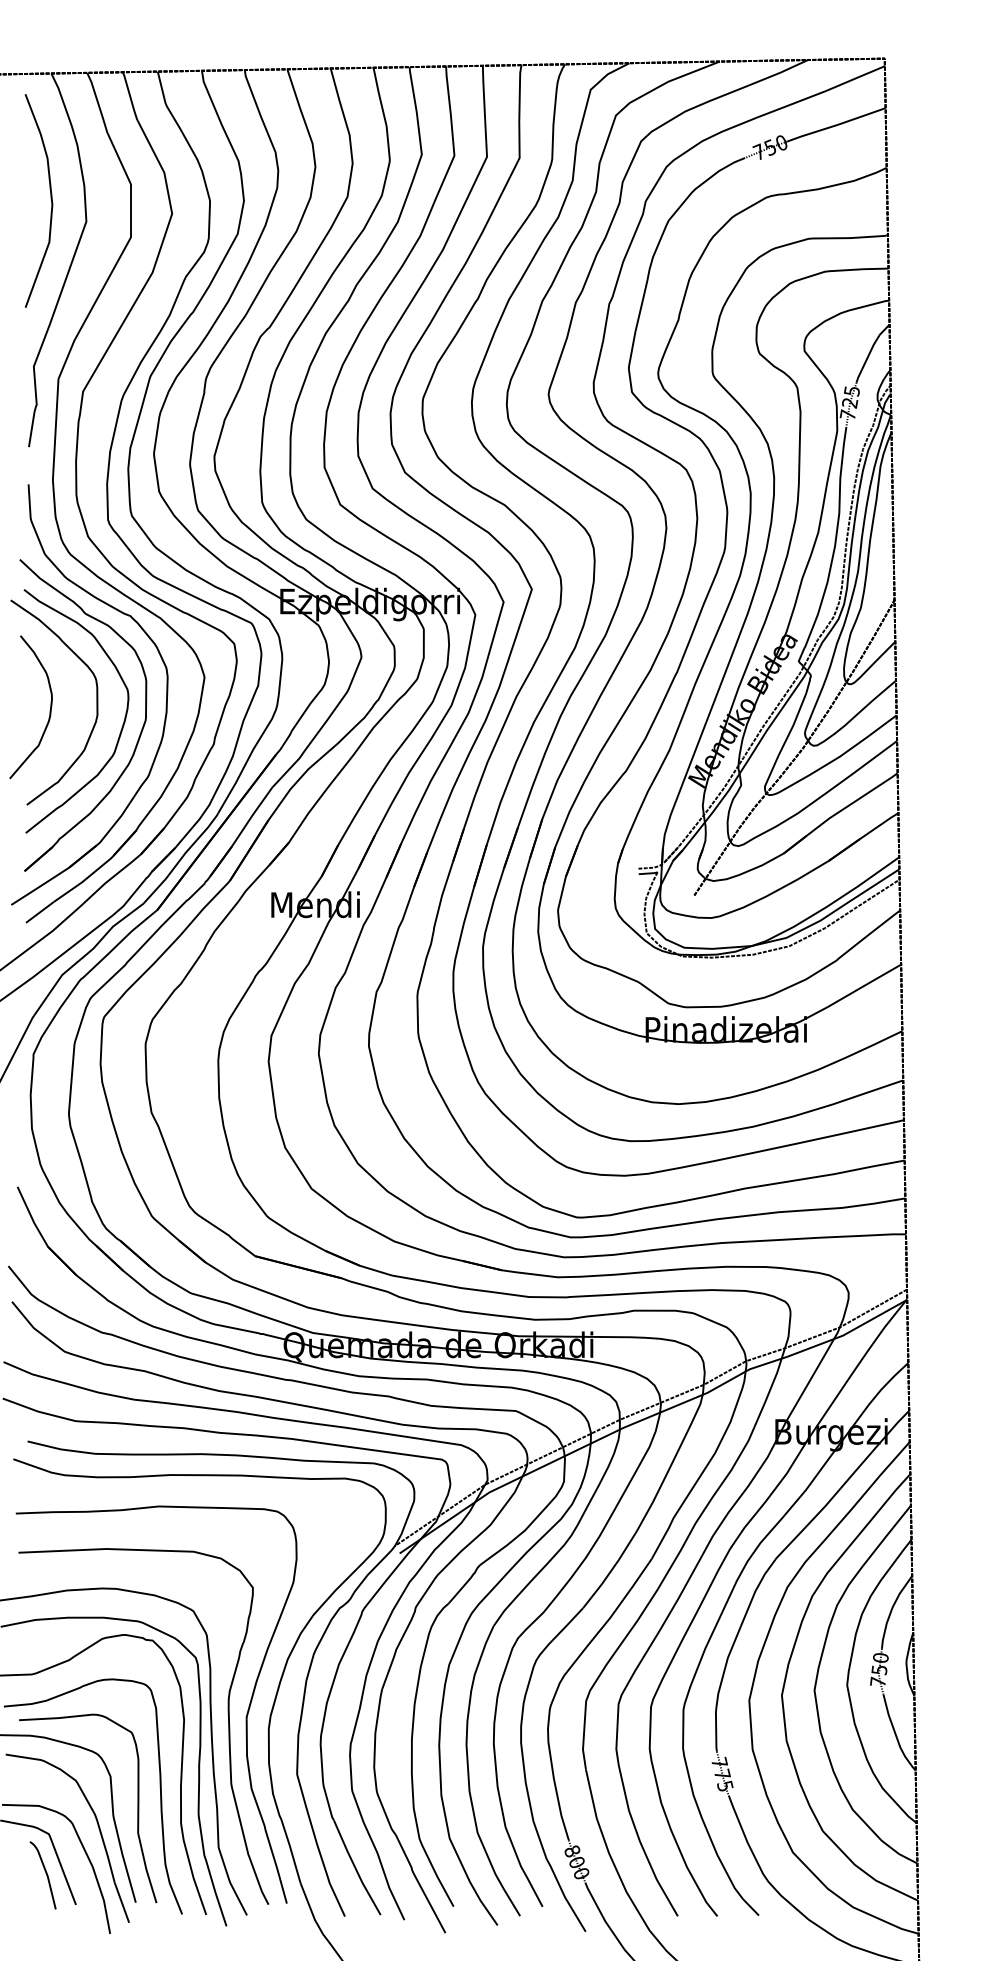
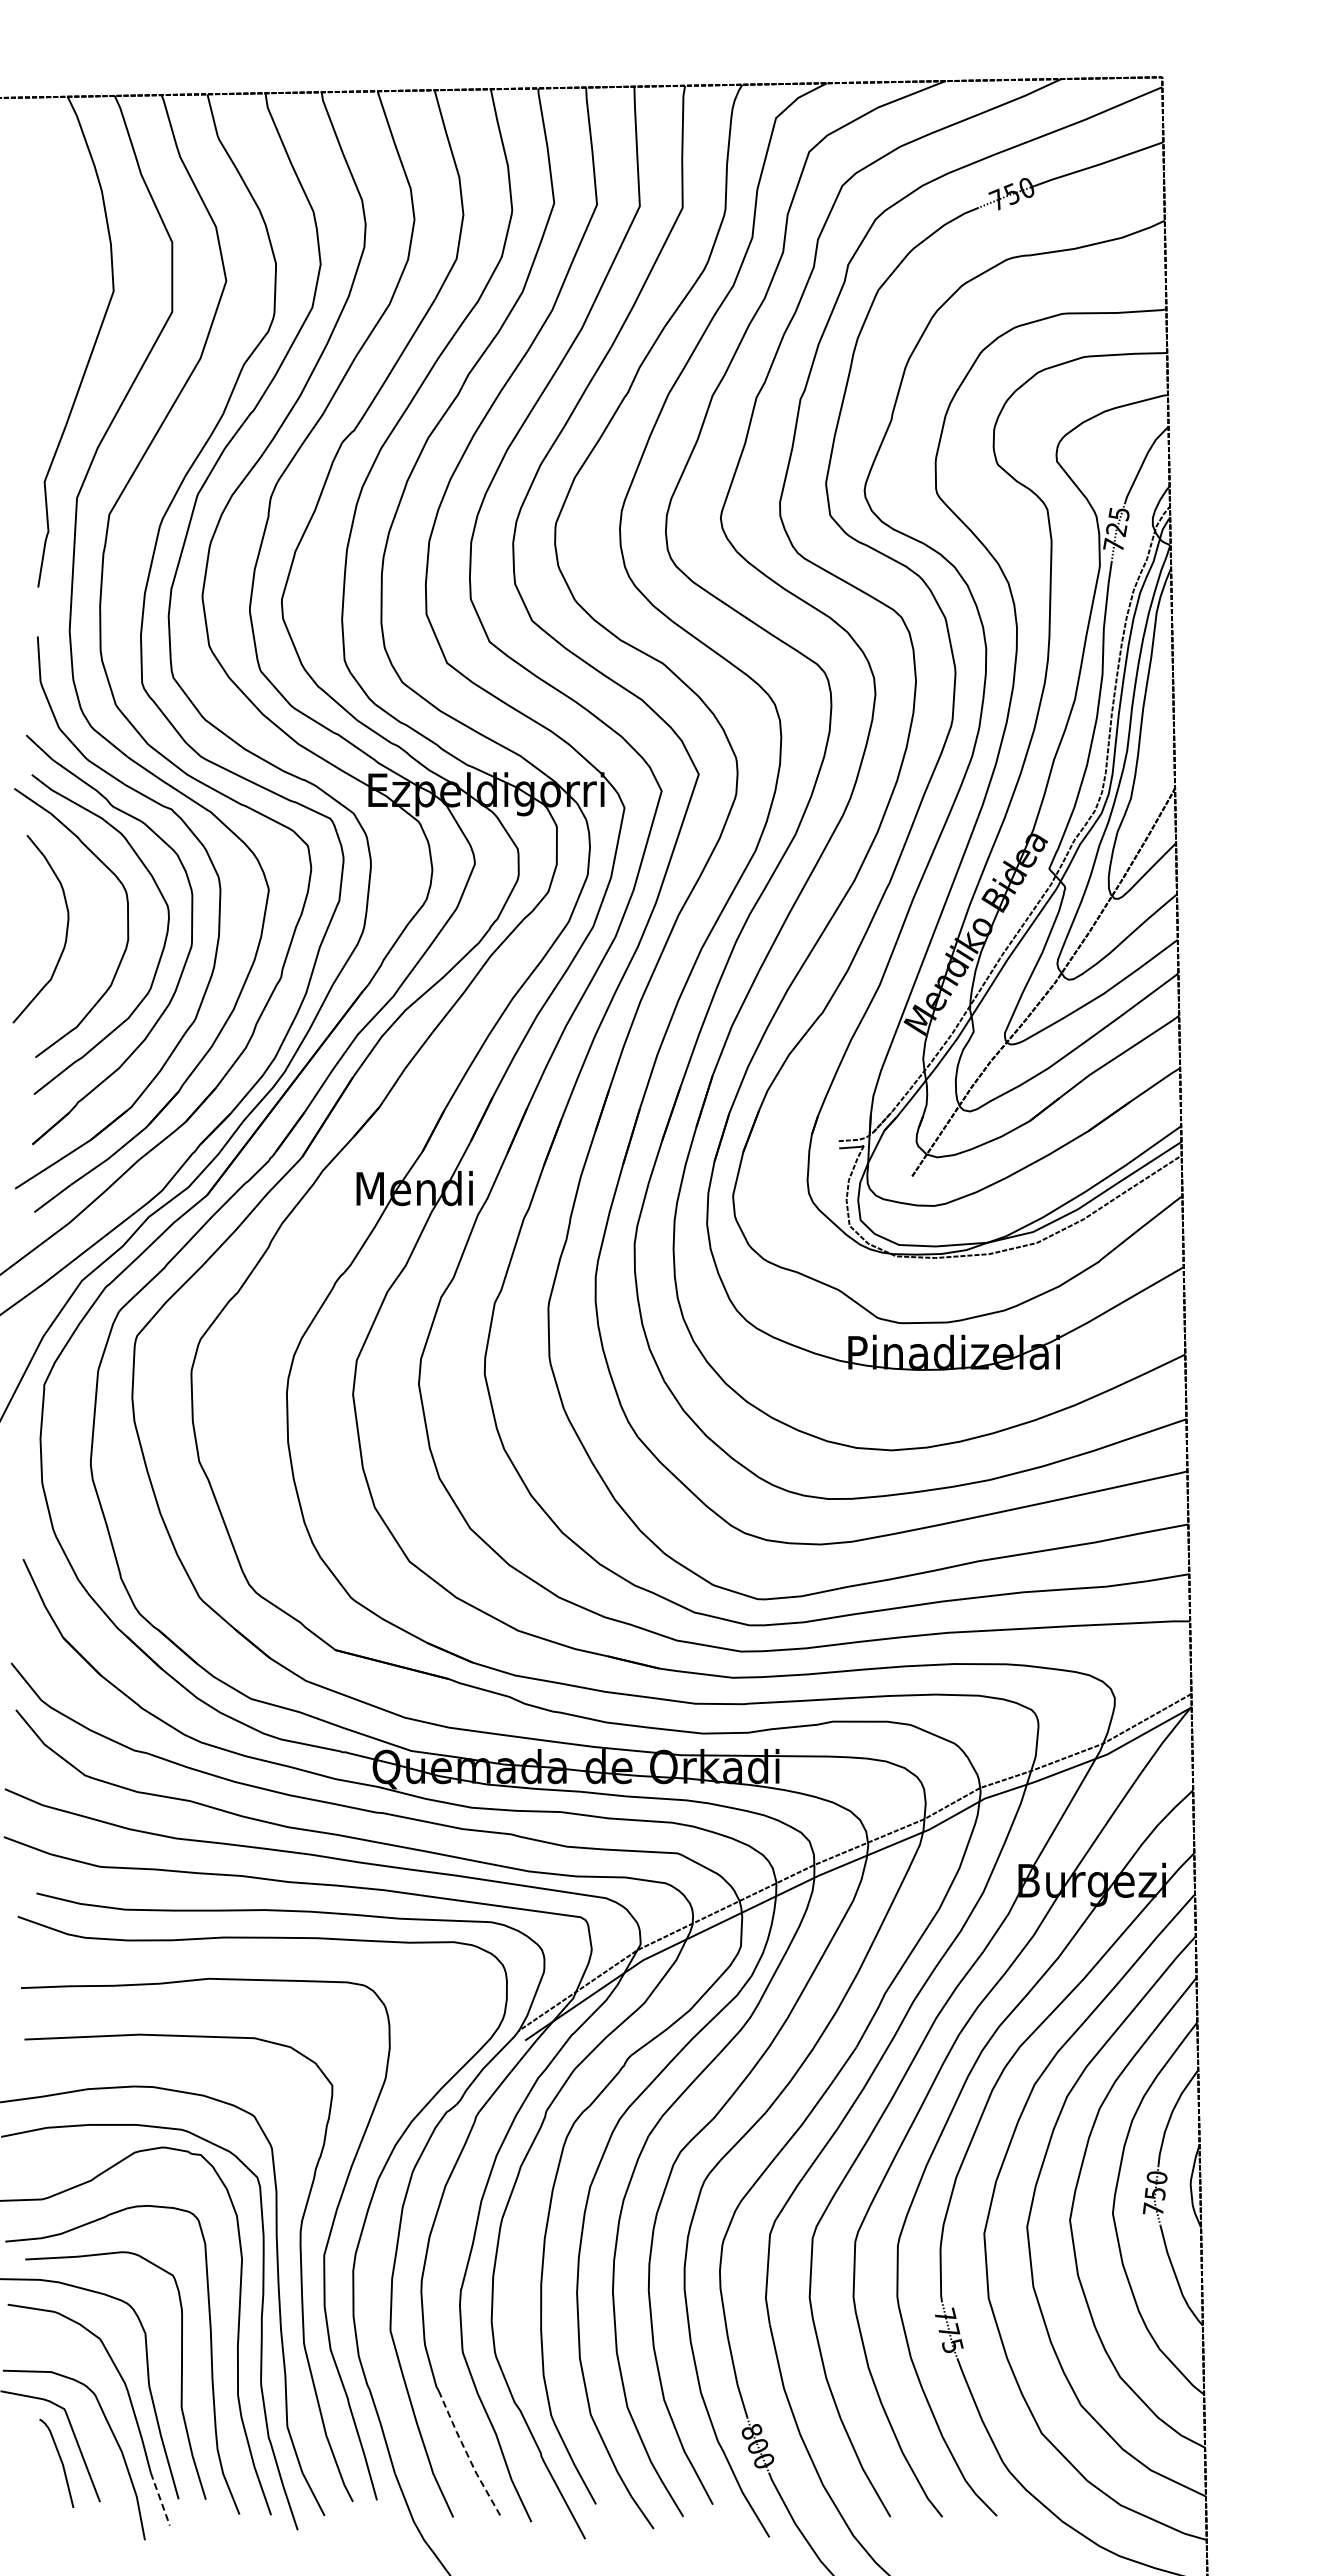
curve: (51, 200) -> (67, 263), removed
line: (355, 1868) -> (467, 2454), solid -> dashed
line: (122, 1902) -> (160, 2499), solid -> dashed

